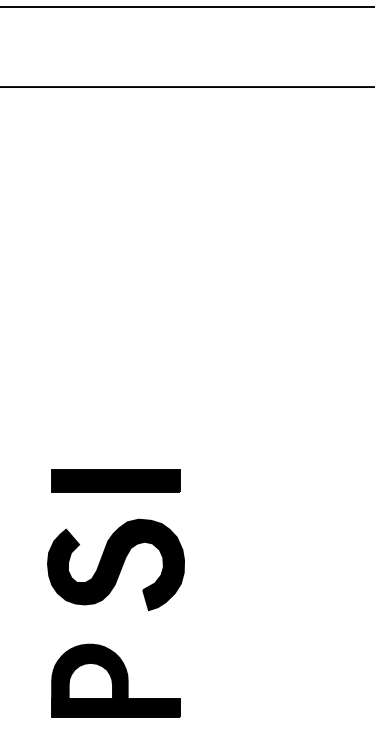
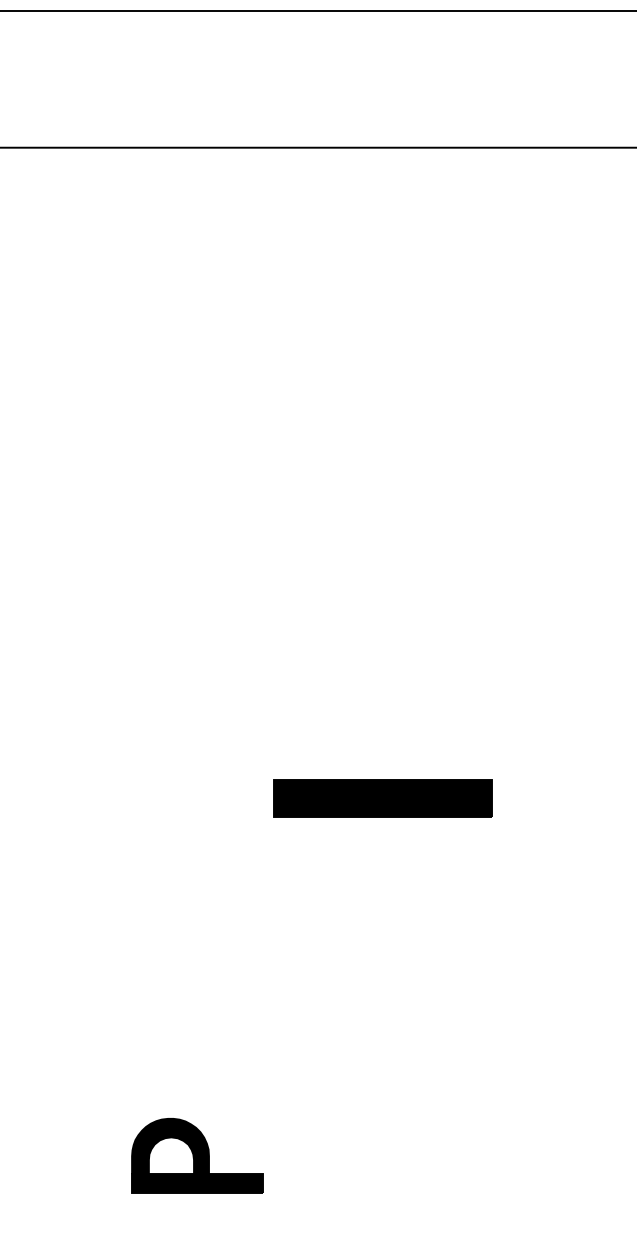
part: (115, 480) -> (381, 797), moved
part: (115, 564) -> (196, 958), removed
part: (115, 680) -> (196, 1155), size x0.6

